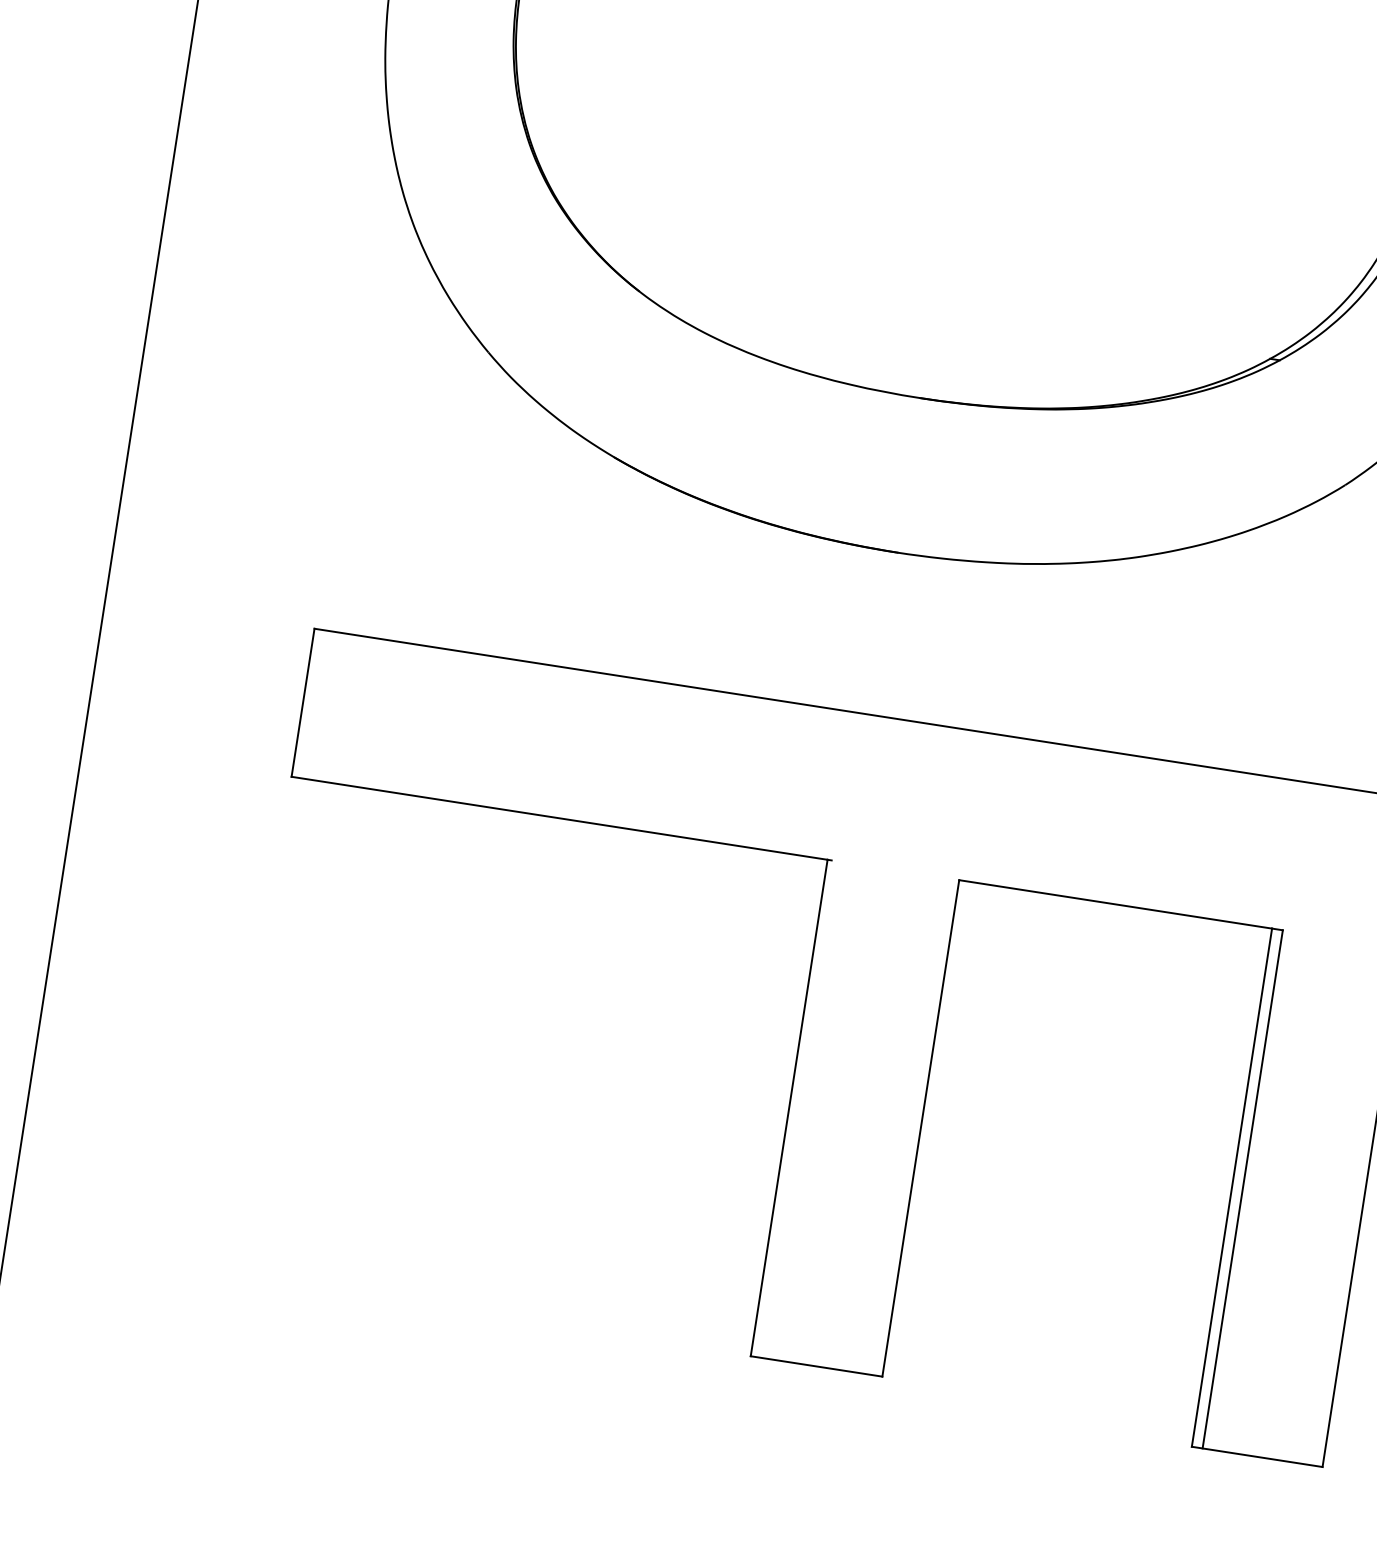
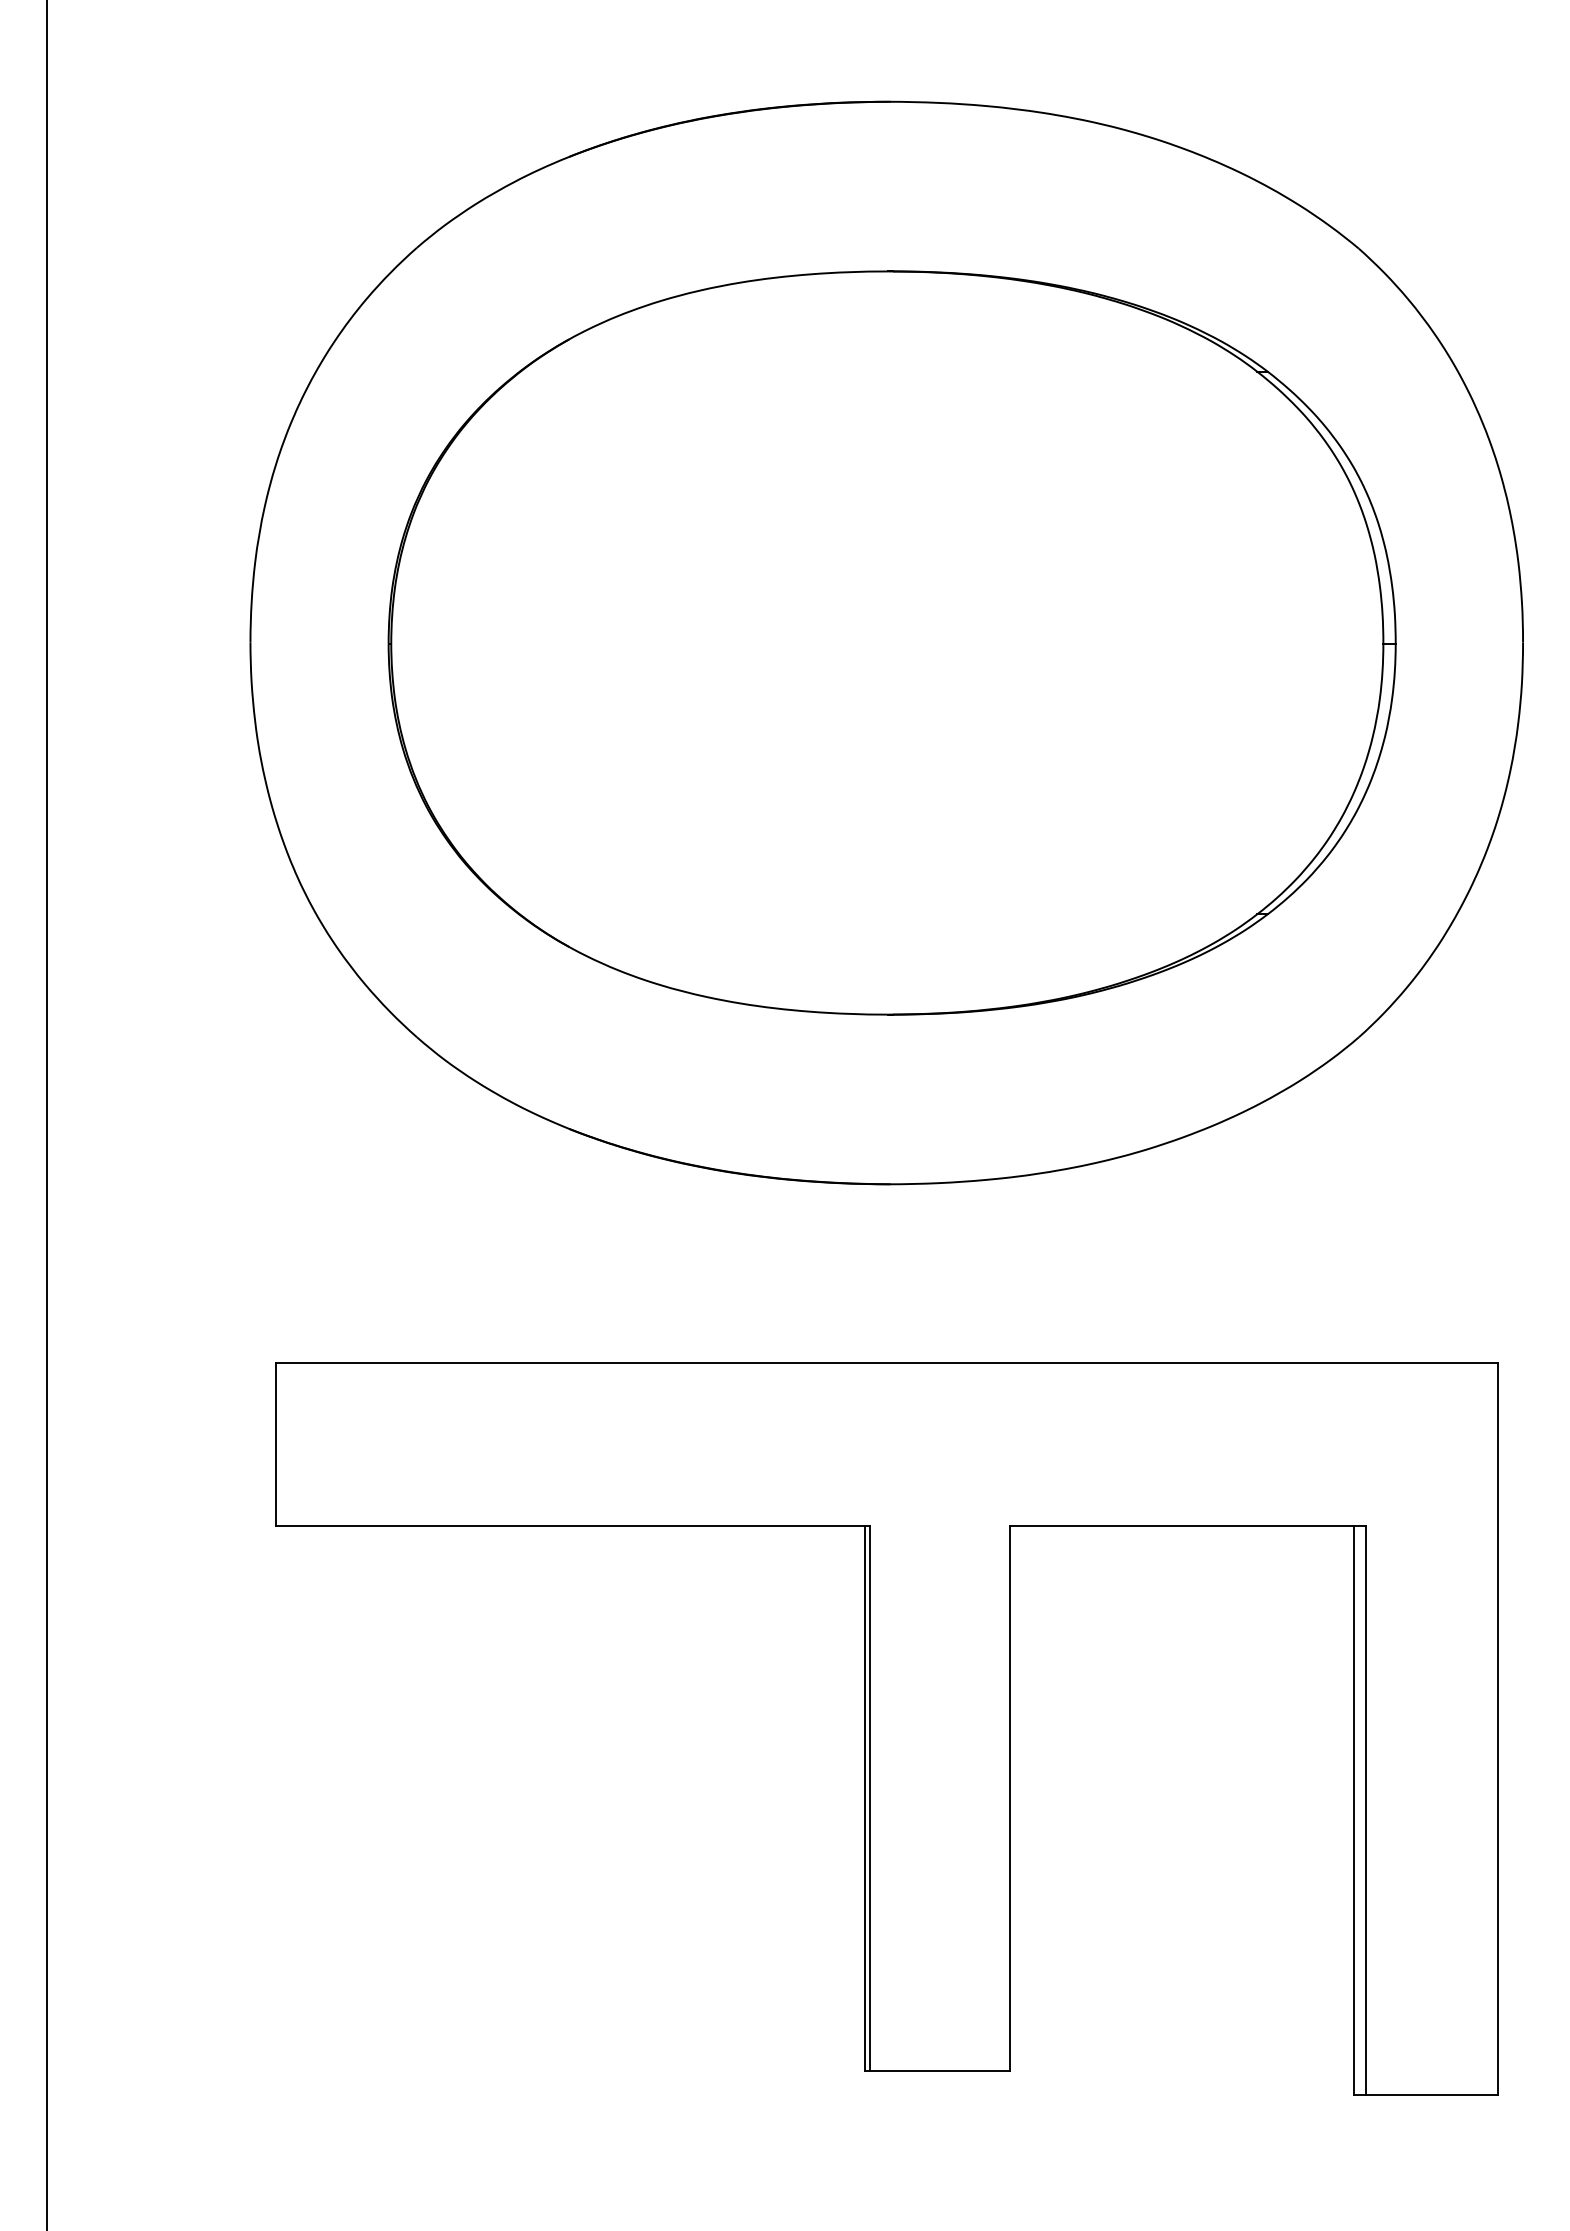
line: (792, 1108) -> (869, 1798), added

